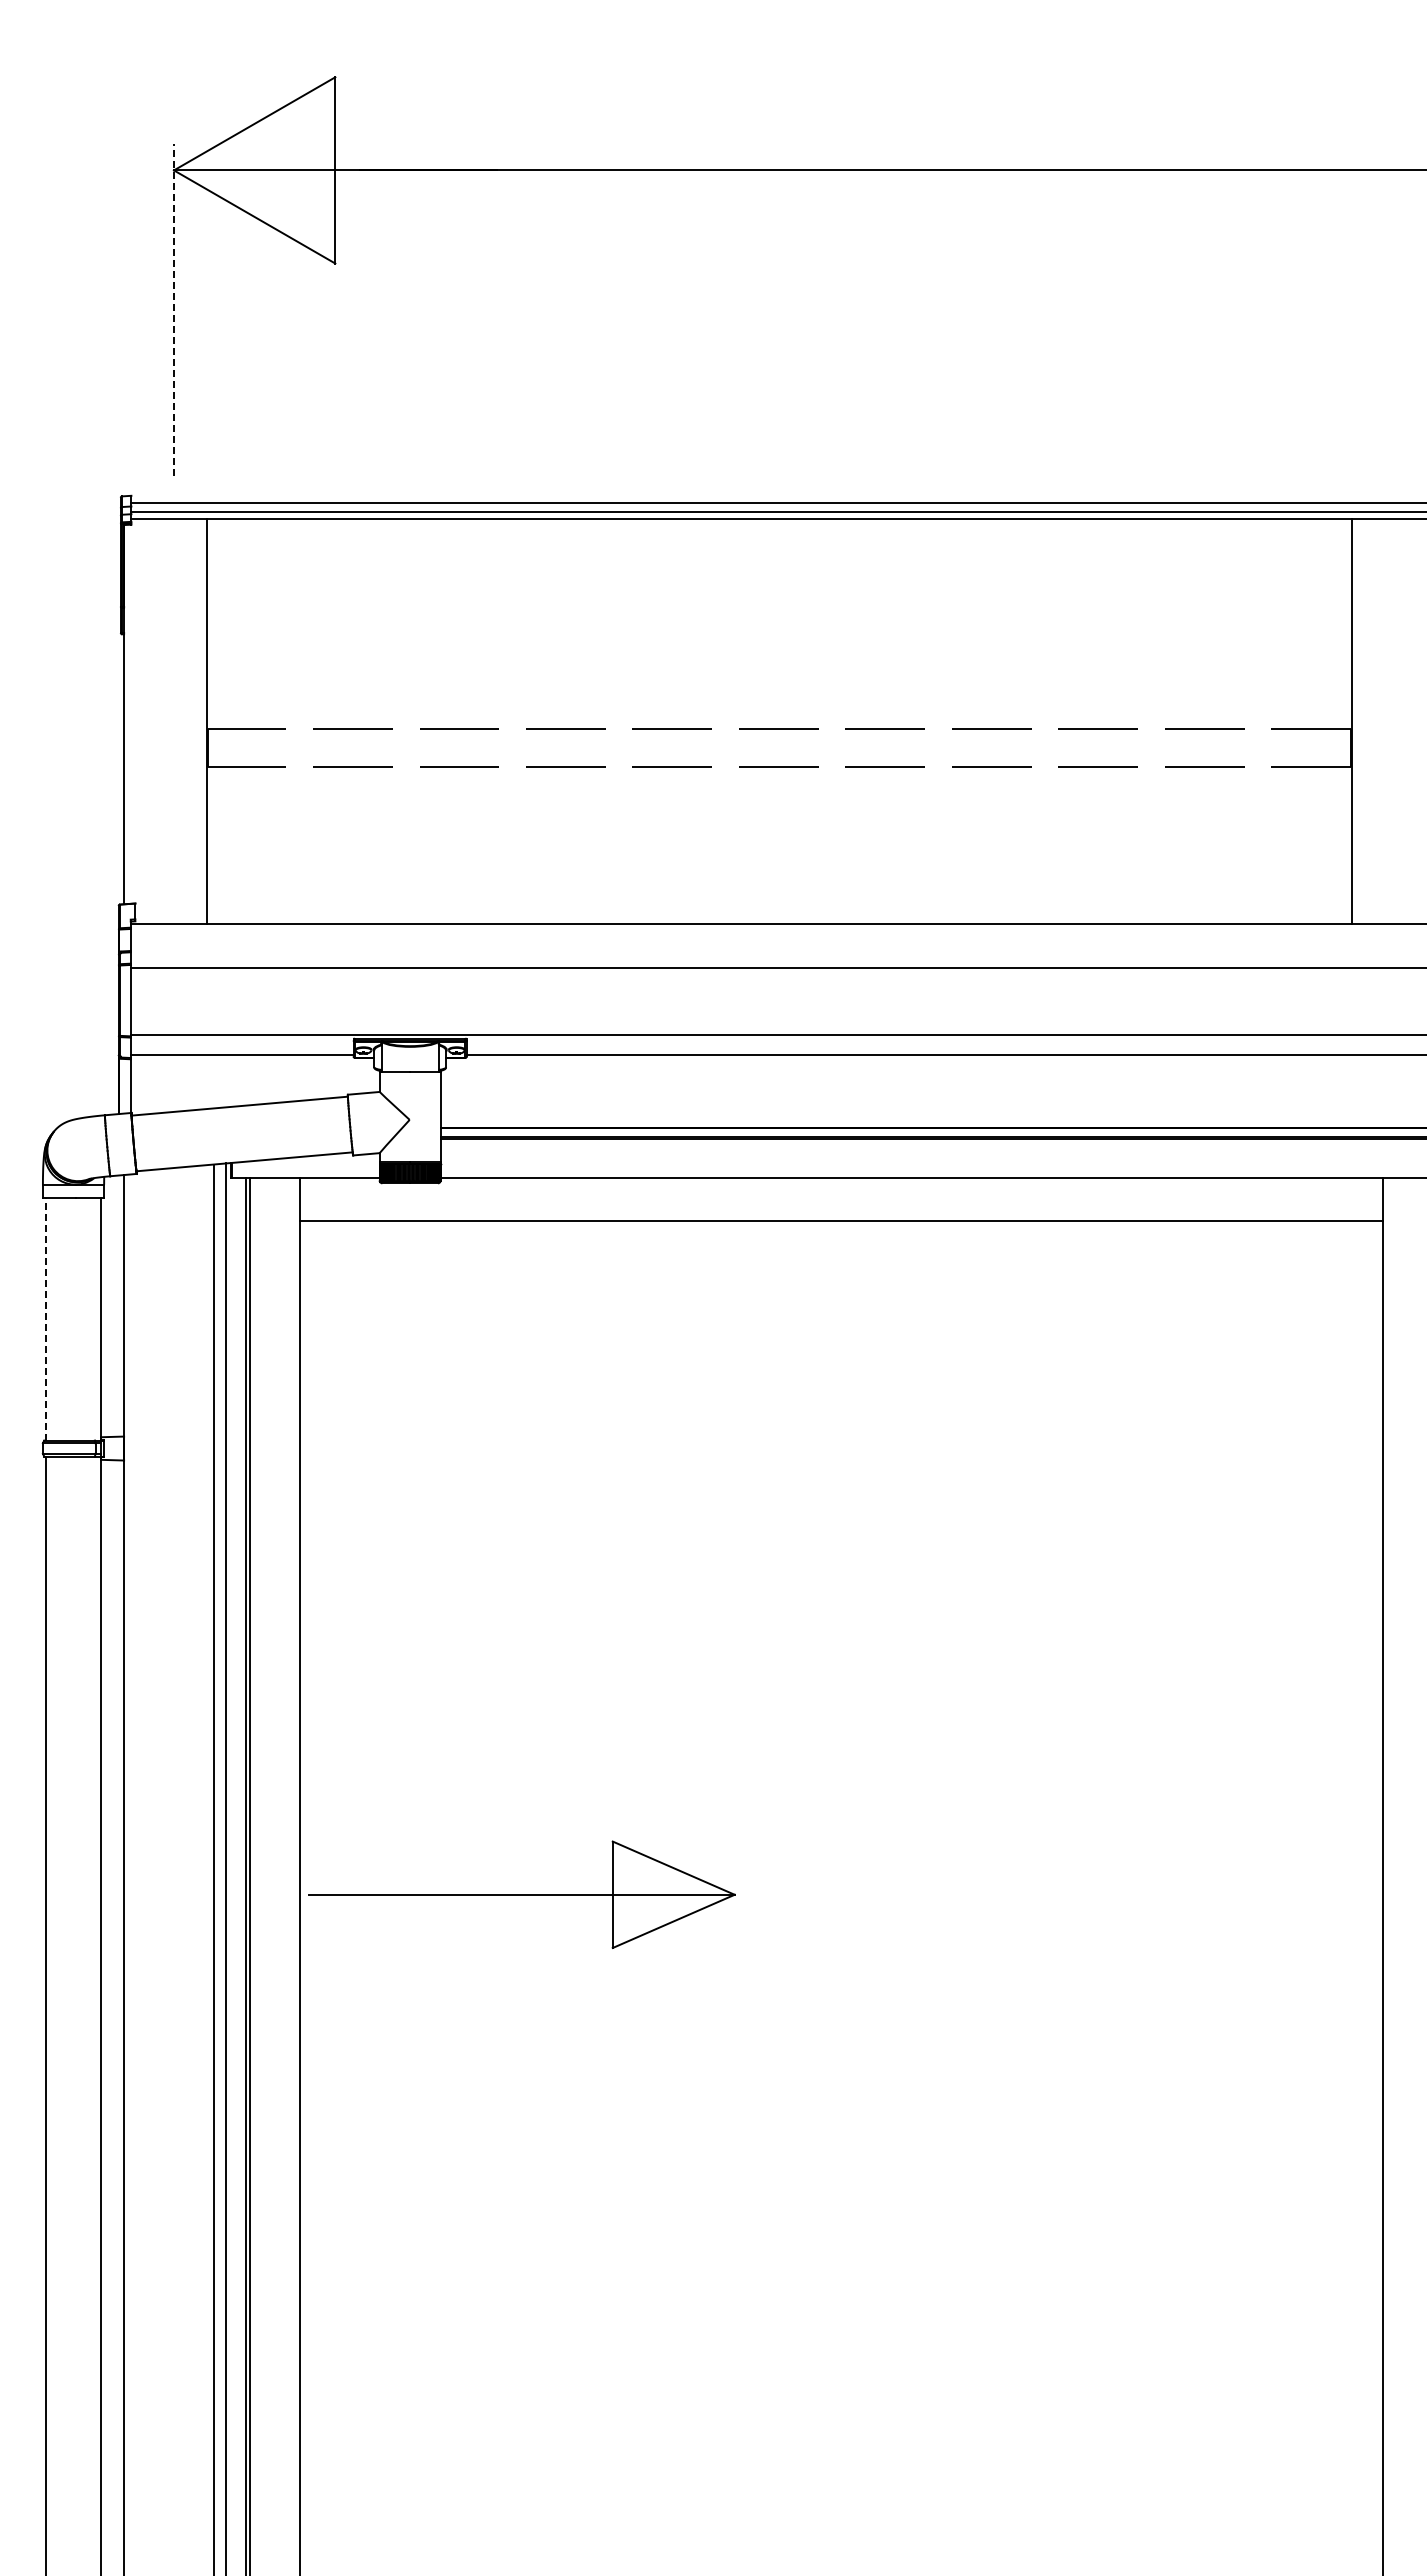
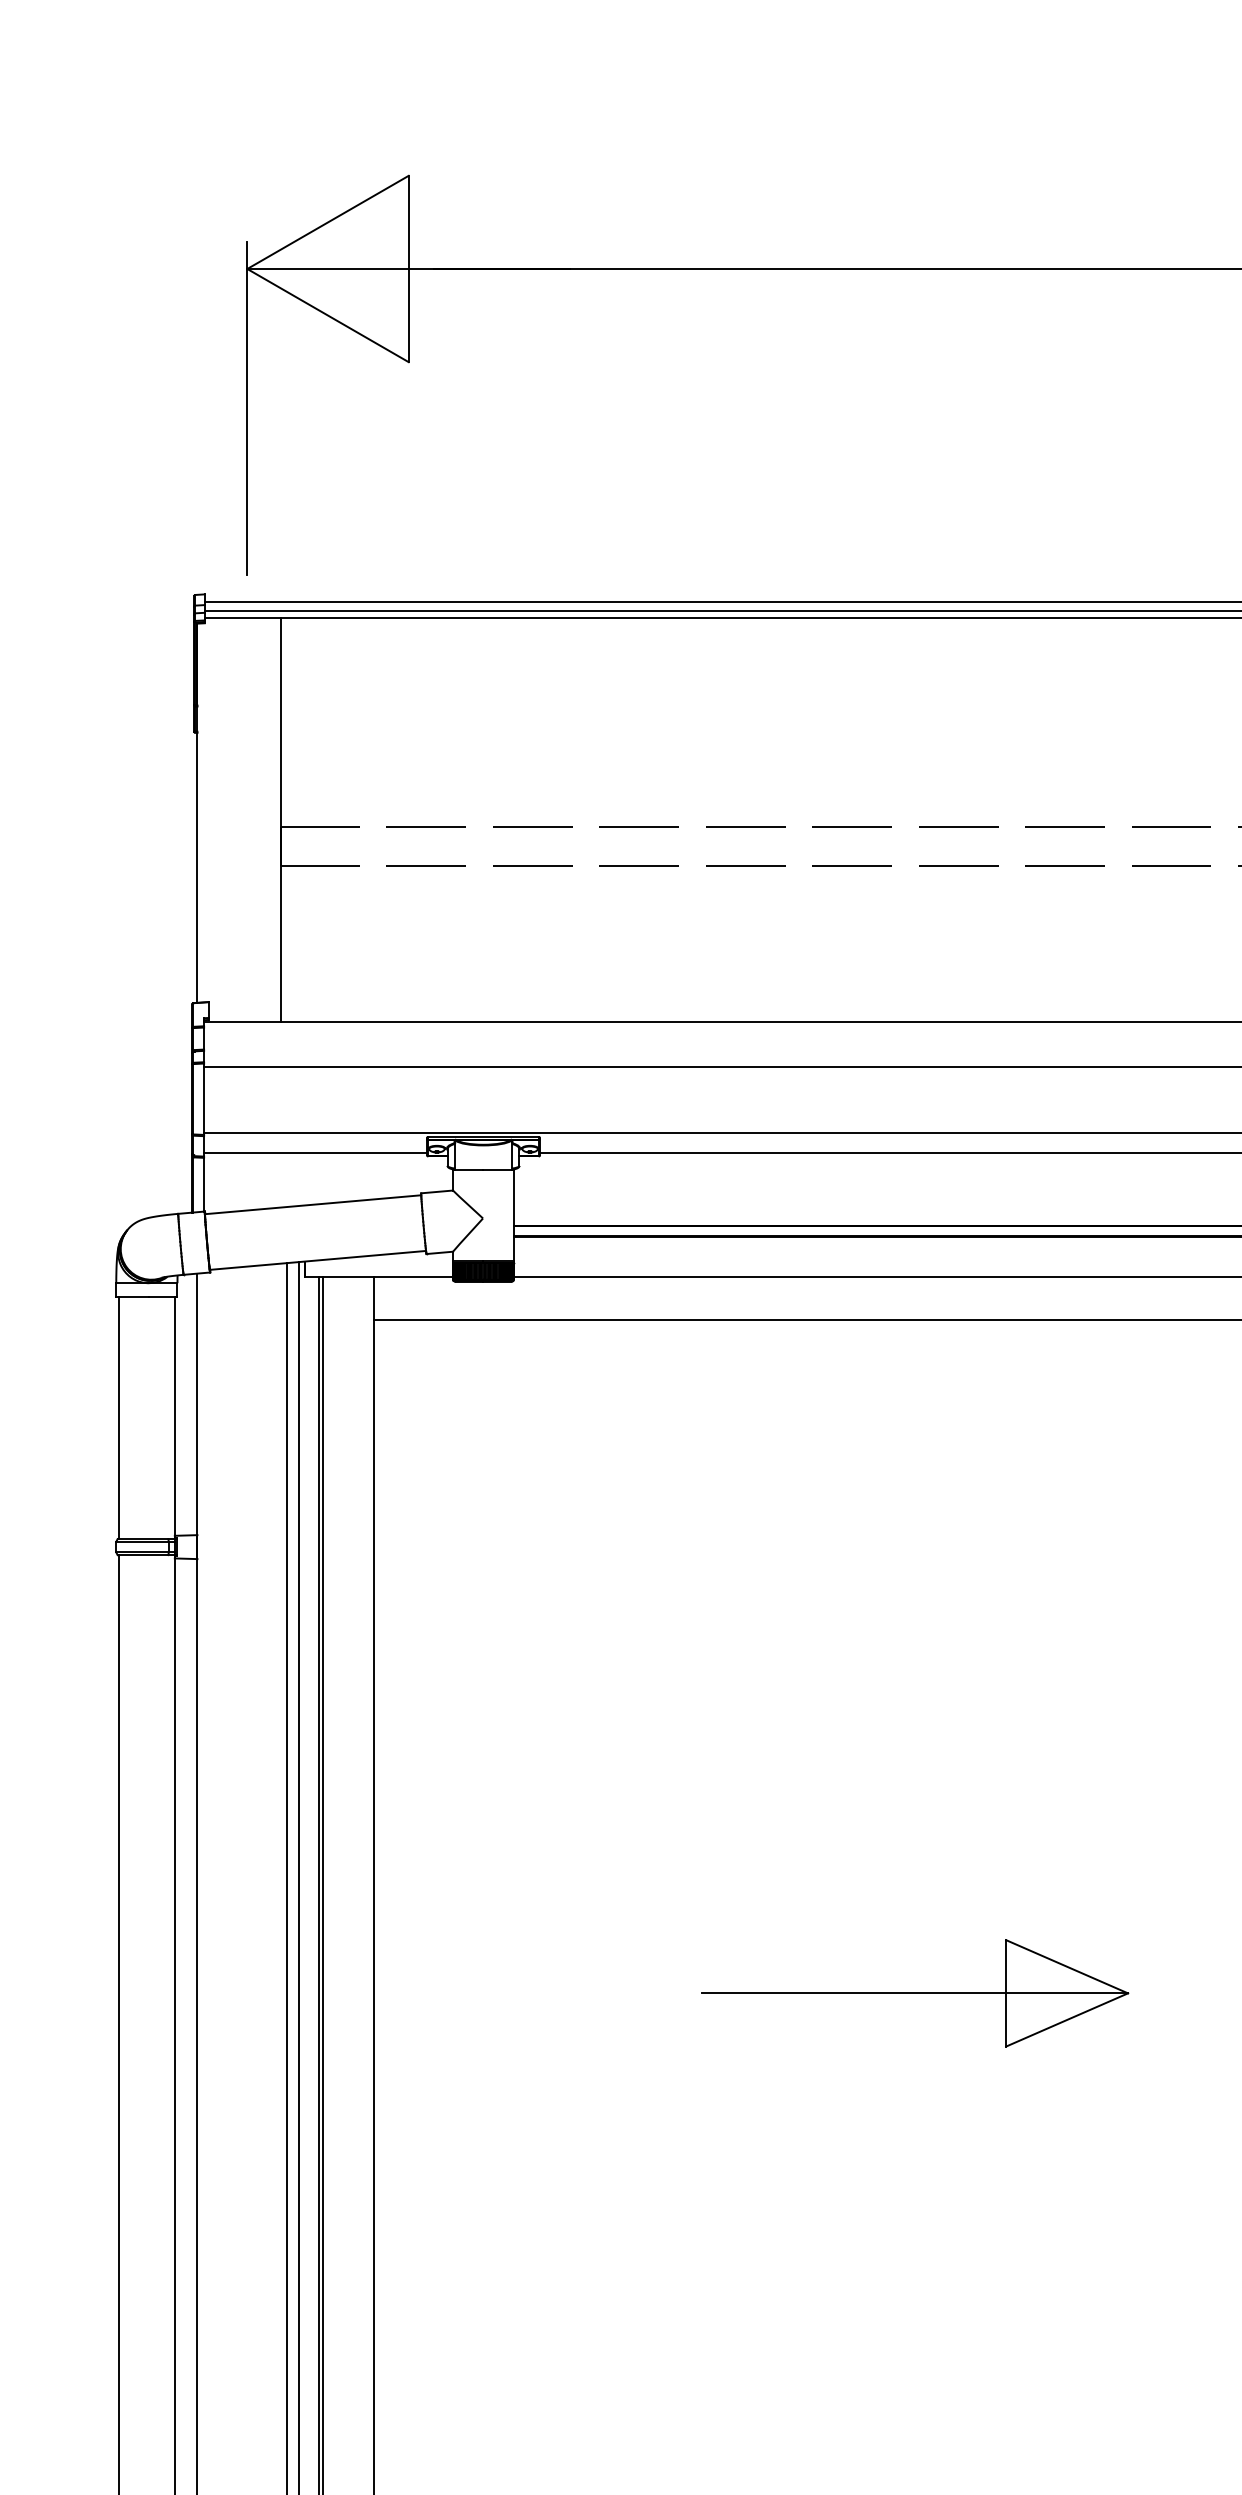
line: (174, 309) -> (247, 408), dashed -> solid
line: (45, 1318) -> (118, 1417), dashed -> solid
part: (521, 1894) -> (914, 1993), moved

